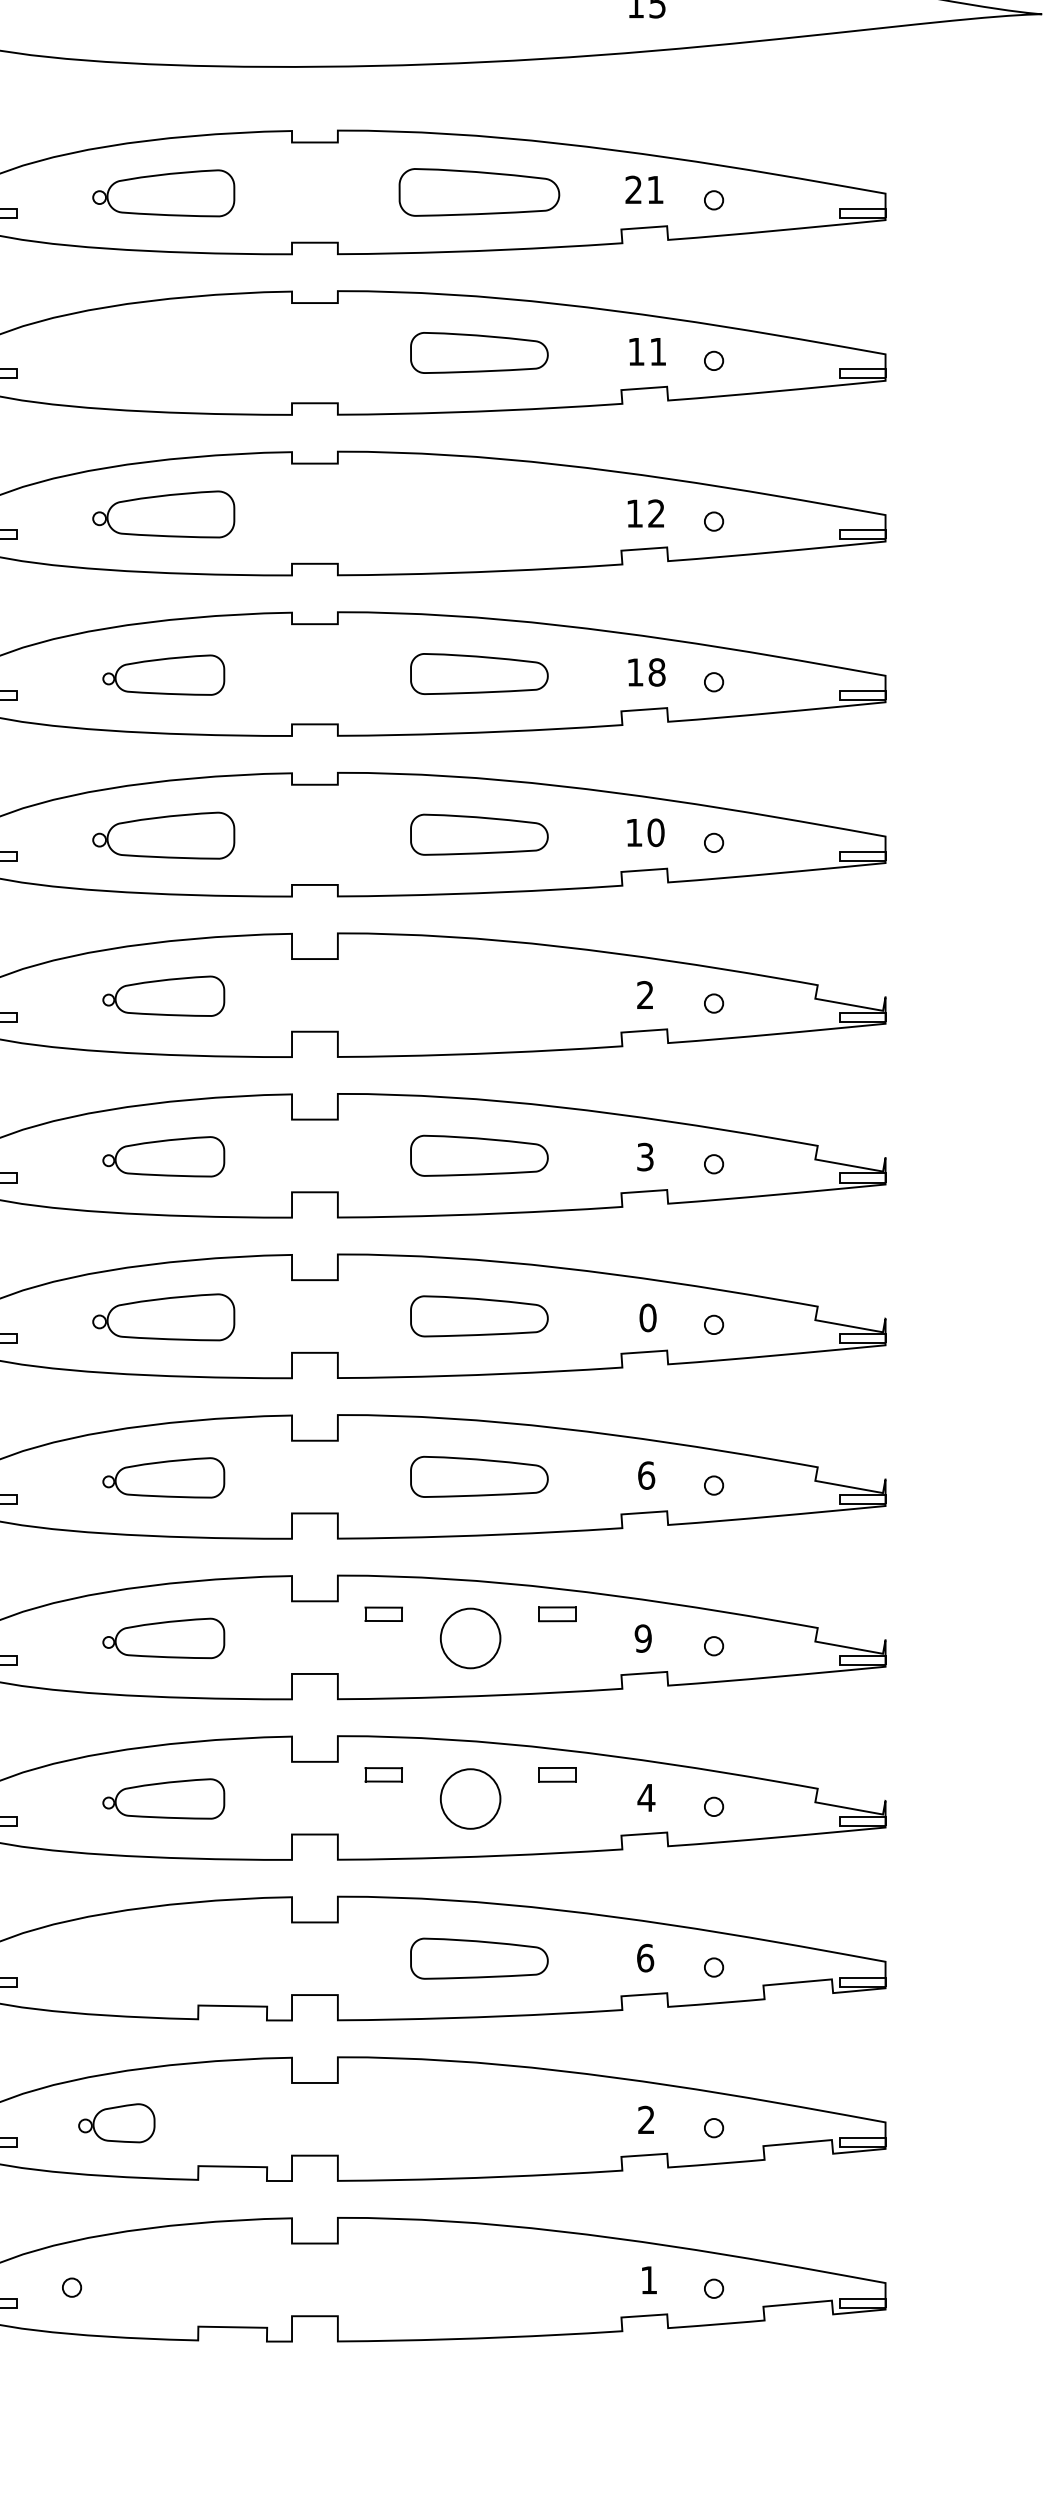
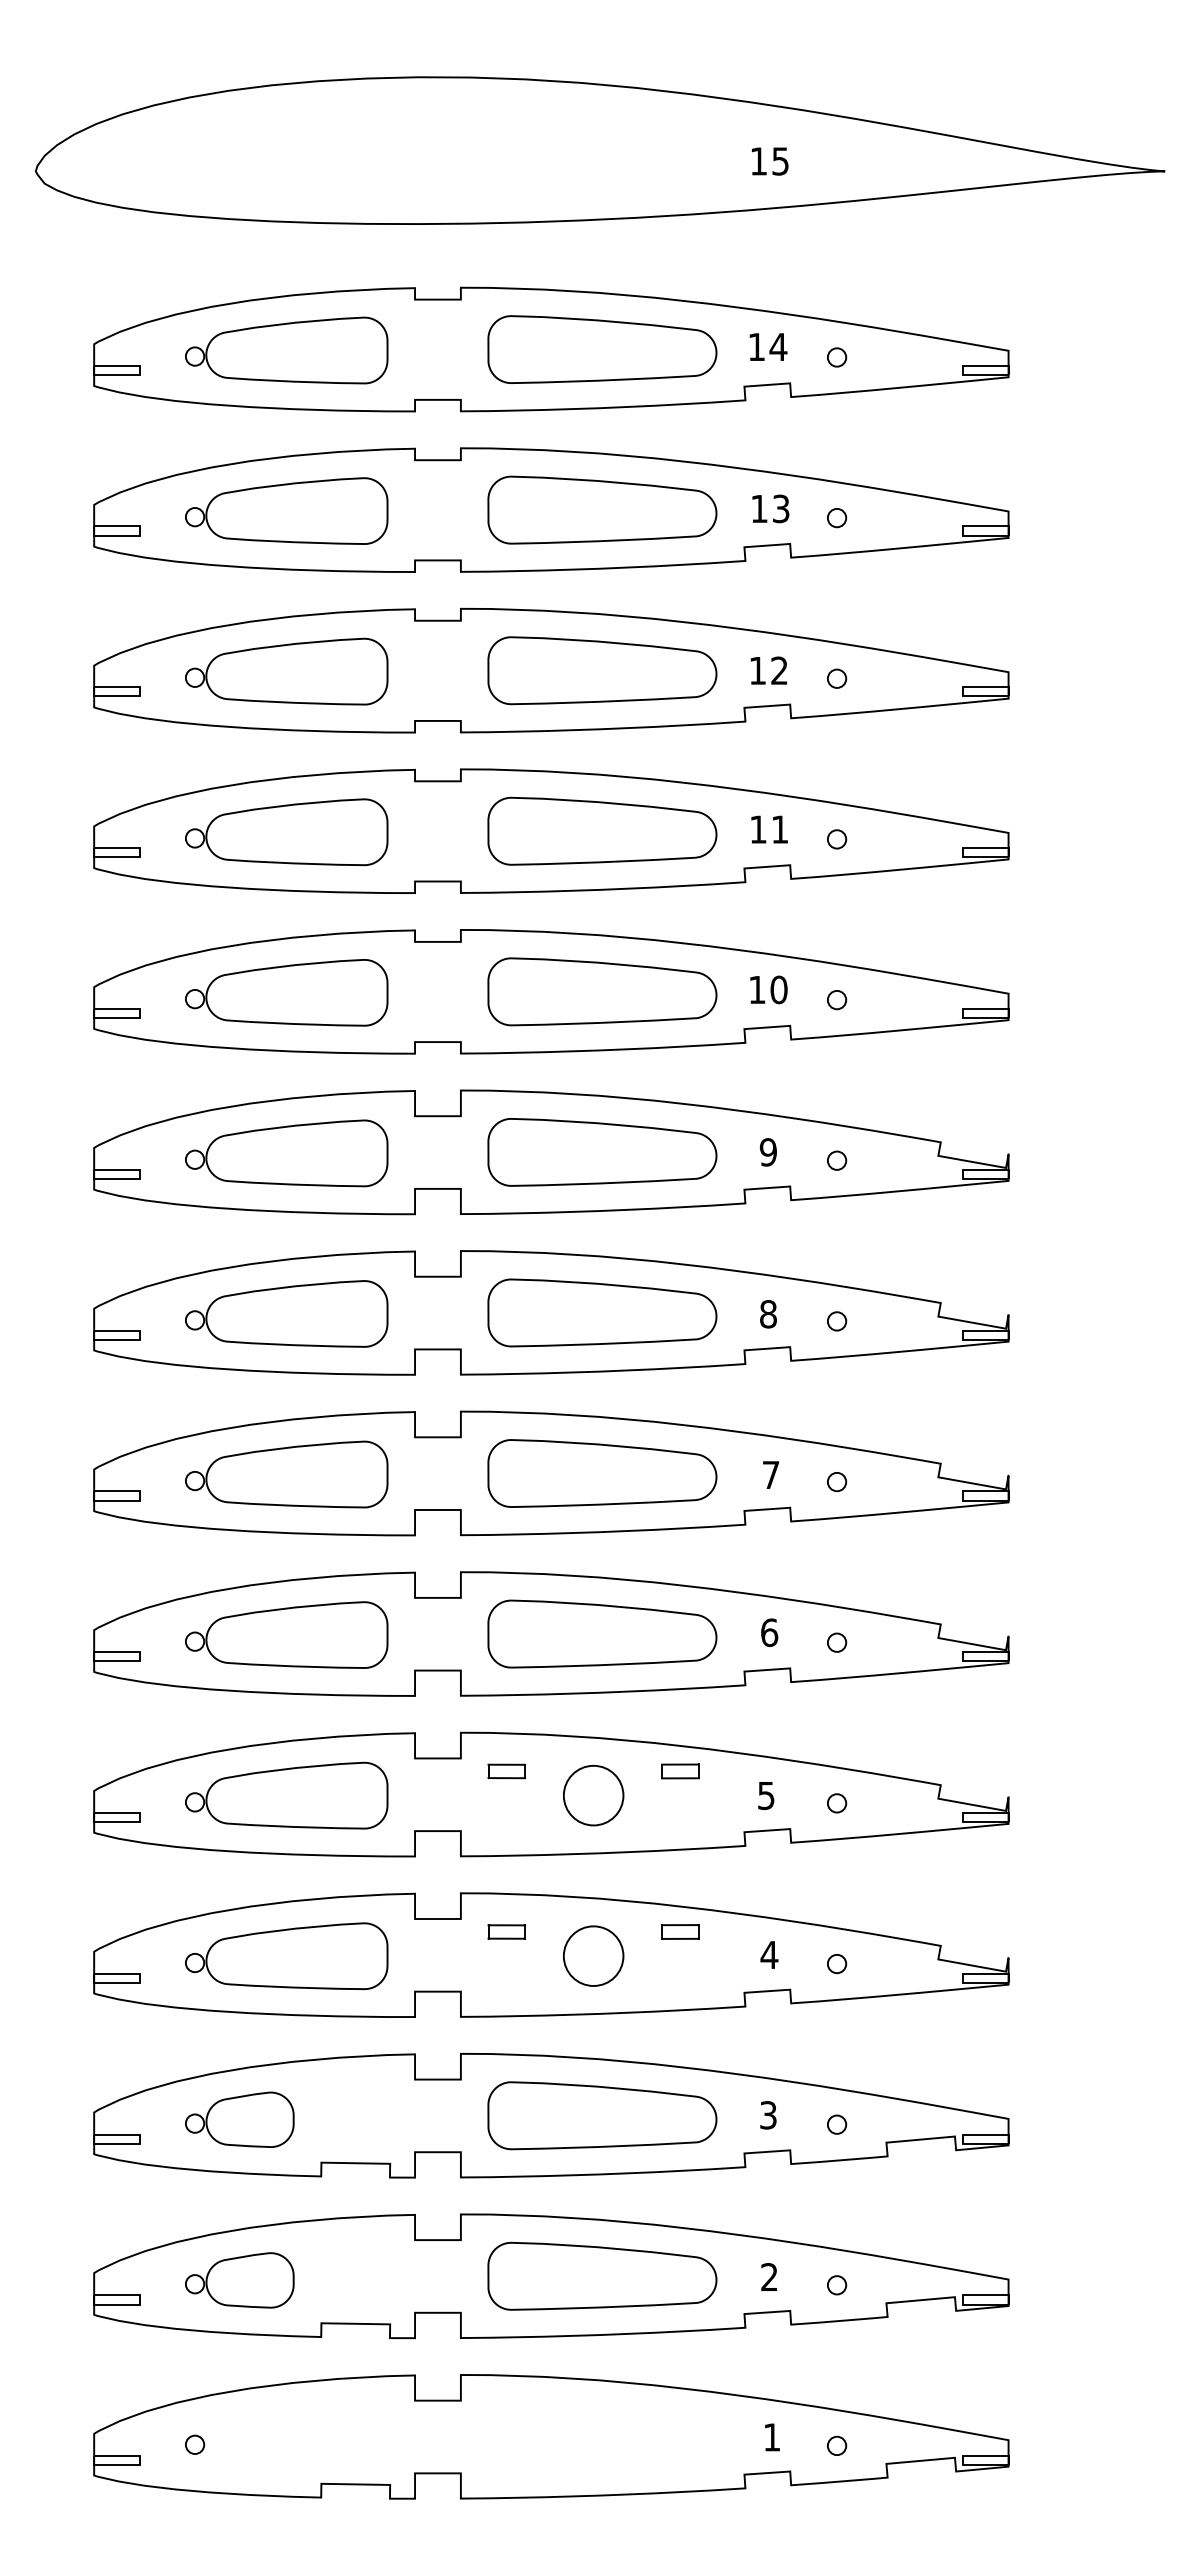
text: (644, 189) -> (767, 346), 21 -> 14
part: (479, 192) -> (602, 349), size x1.43
part: (163, 193) -> (286, 350), size x1.43
text: (658, 351) -> (781, 508), 11 -> 13
part: (479, 352) -> (602, 509), size x1.67
part: (163, 353) -> (286, 510), added
part: (479, 513) -> (602, 670), added
part: (163, 514) -> (286, 671), size x1.43
text: (656, 672) -> (779, 829), 18 -> 11
part: (479, 673) -> (602, 830), size x1.67
part: (163, 675) -> (286, 832), size x1.67
part: (479, 834) -> (602, 991), size x1.67
part: (163, 835) -> (286, 992), size x1.43
part: (479, 995) -> (602, 1152), added
text: (644, 995) -> (767, 1152), 2 -> 9
part: (163, 996) -> (286, 1153), size x1.67
part: (479, 1155) -> (602, 1312), size x1.67
part: (163, 1156) -> (286, 1313), size x1.67
text: (645, 1157) -> (768, 1314), 3 -> 8
part: (479, 1316) -> (602, 1473), size x1.67
part: (163, 1317) -> (286, 1474), size x1.43
text: (647, 1317) -> (770, 1474), 0 -> 7
part: (479, 1476) -> (602, 1633), size x1.67
part: (163, 1477) -> (286, 1634), size x1.67
part: (163, 1638) -> (286, 1795), size x1.67
text: (642, 1638) -> (765, 1795), 9 -> 5
part: (163, 1798) -> (286, 1955), size x1.67
part: (479, 1958) -> (602, 2115), size x1.67
text: (645, 1958) -> (768, 2115), 6 -> 3
part: (116, 1962) -> (239, 2119), added
part: (479, 2118) -> (602, 2275), added
part: (116, 2123) -> (239, 2280), size x1.43

